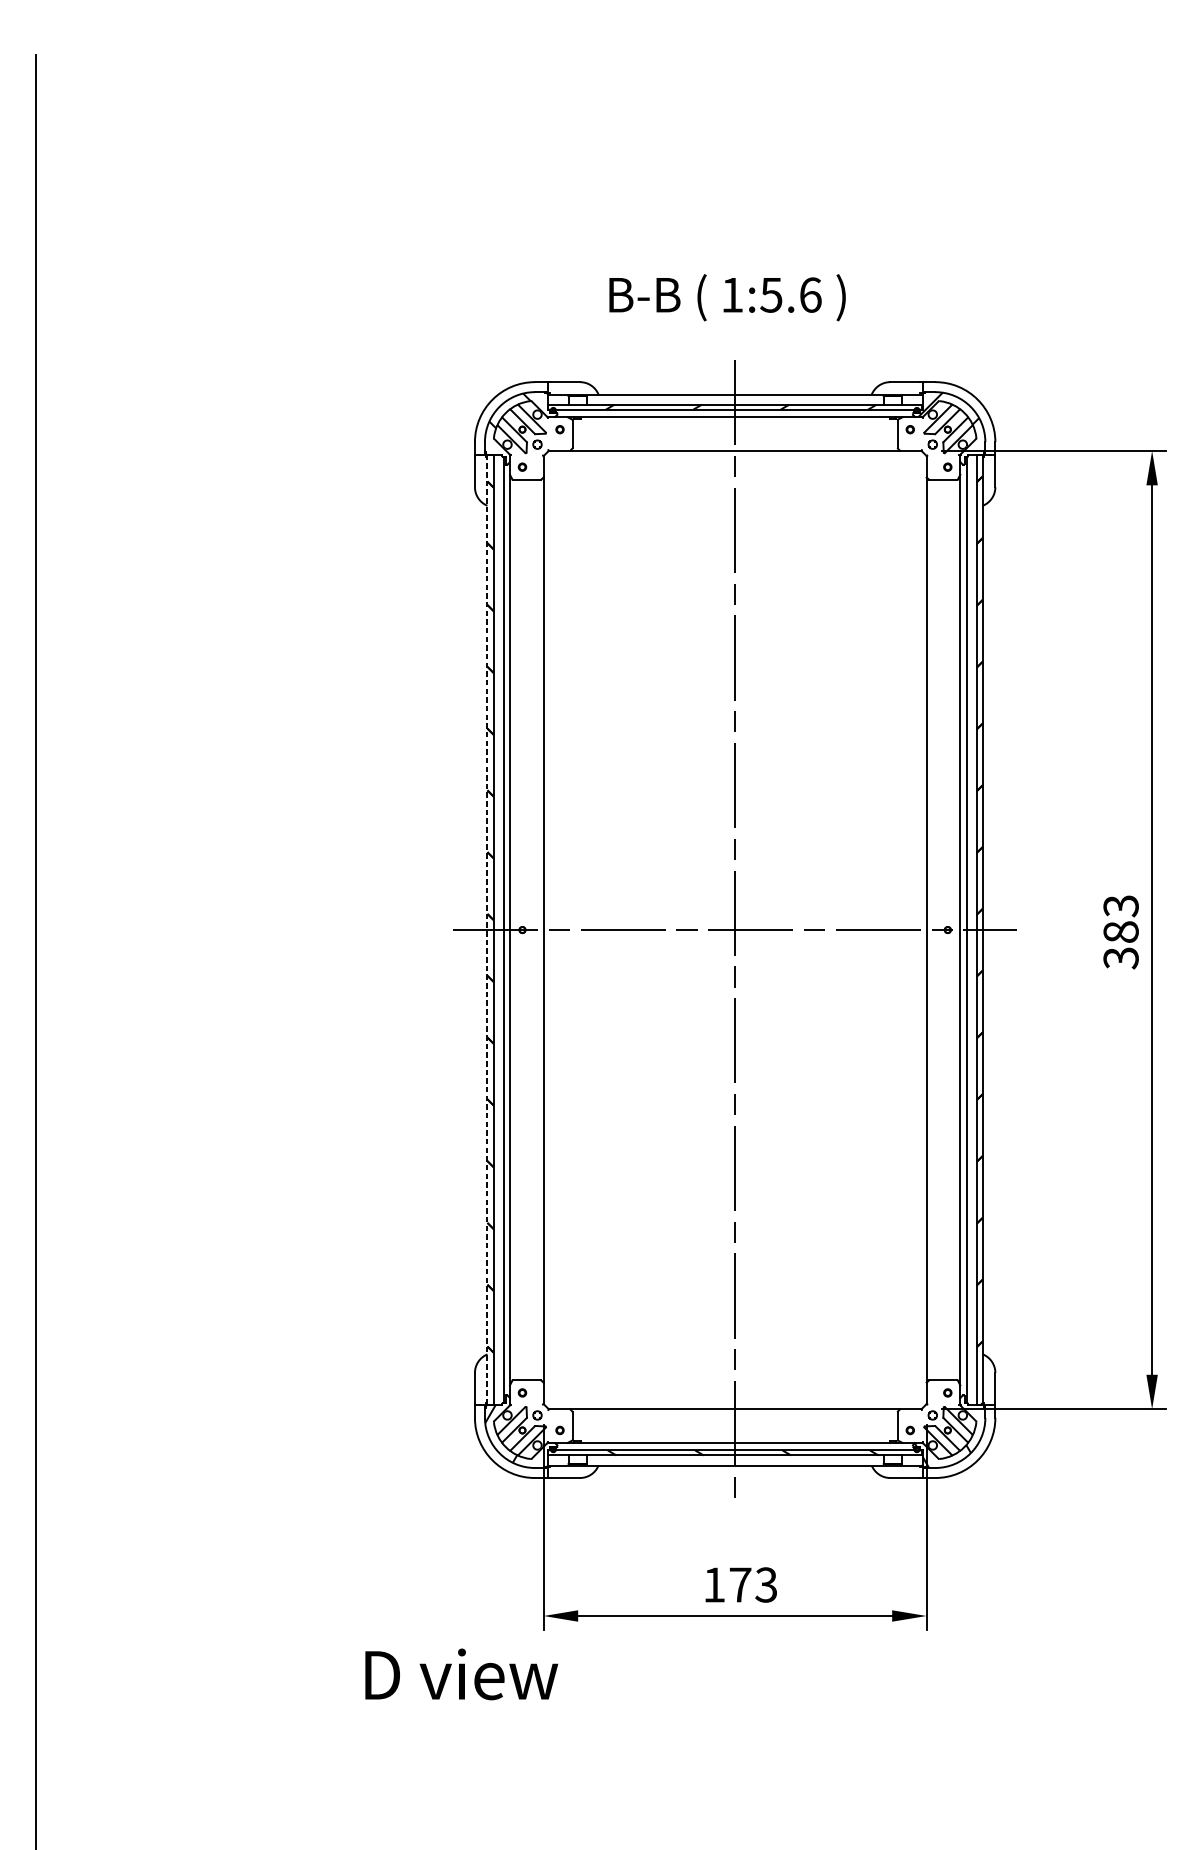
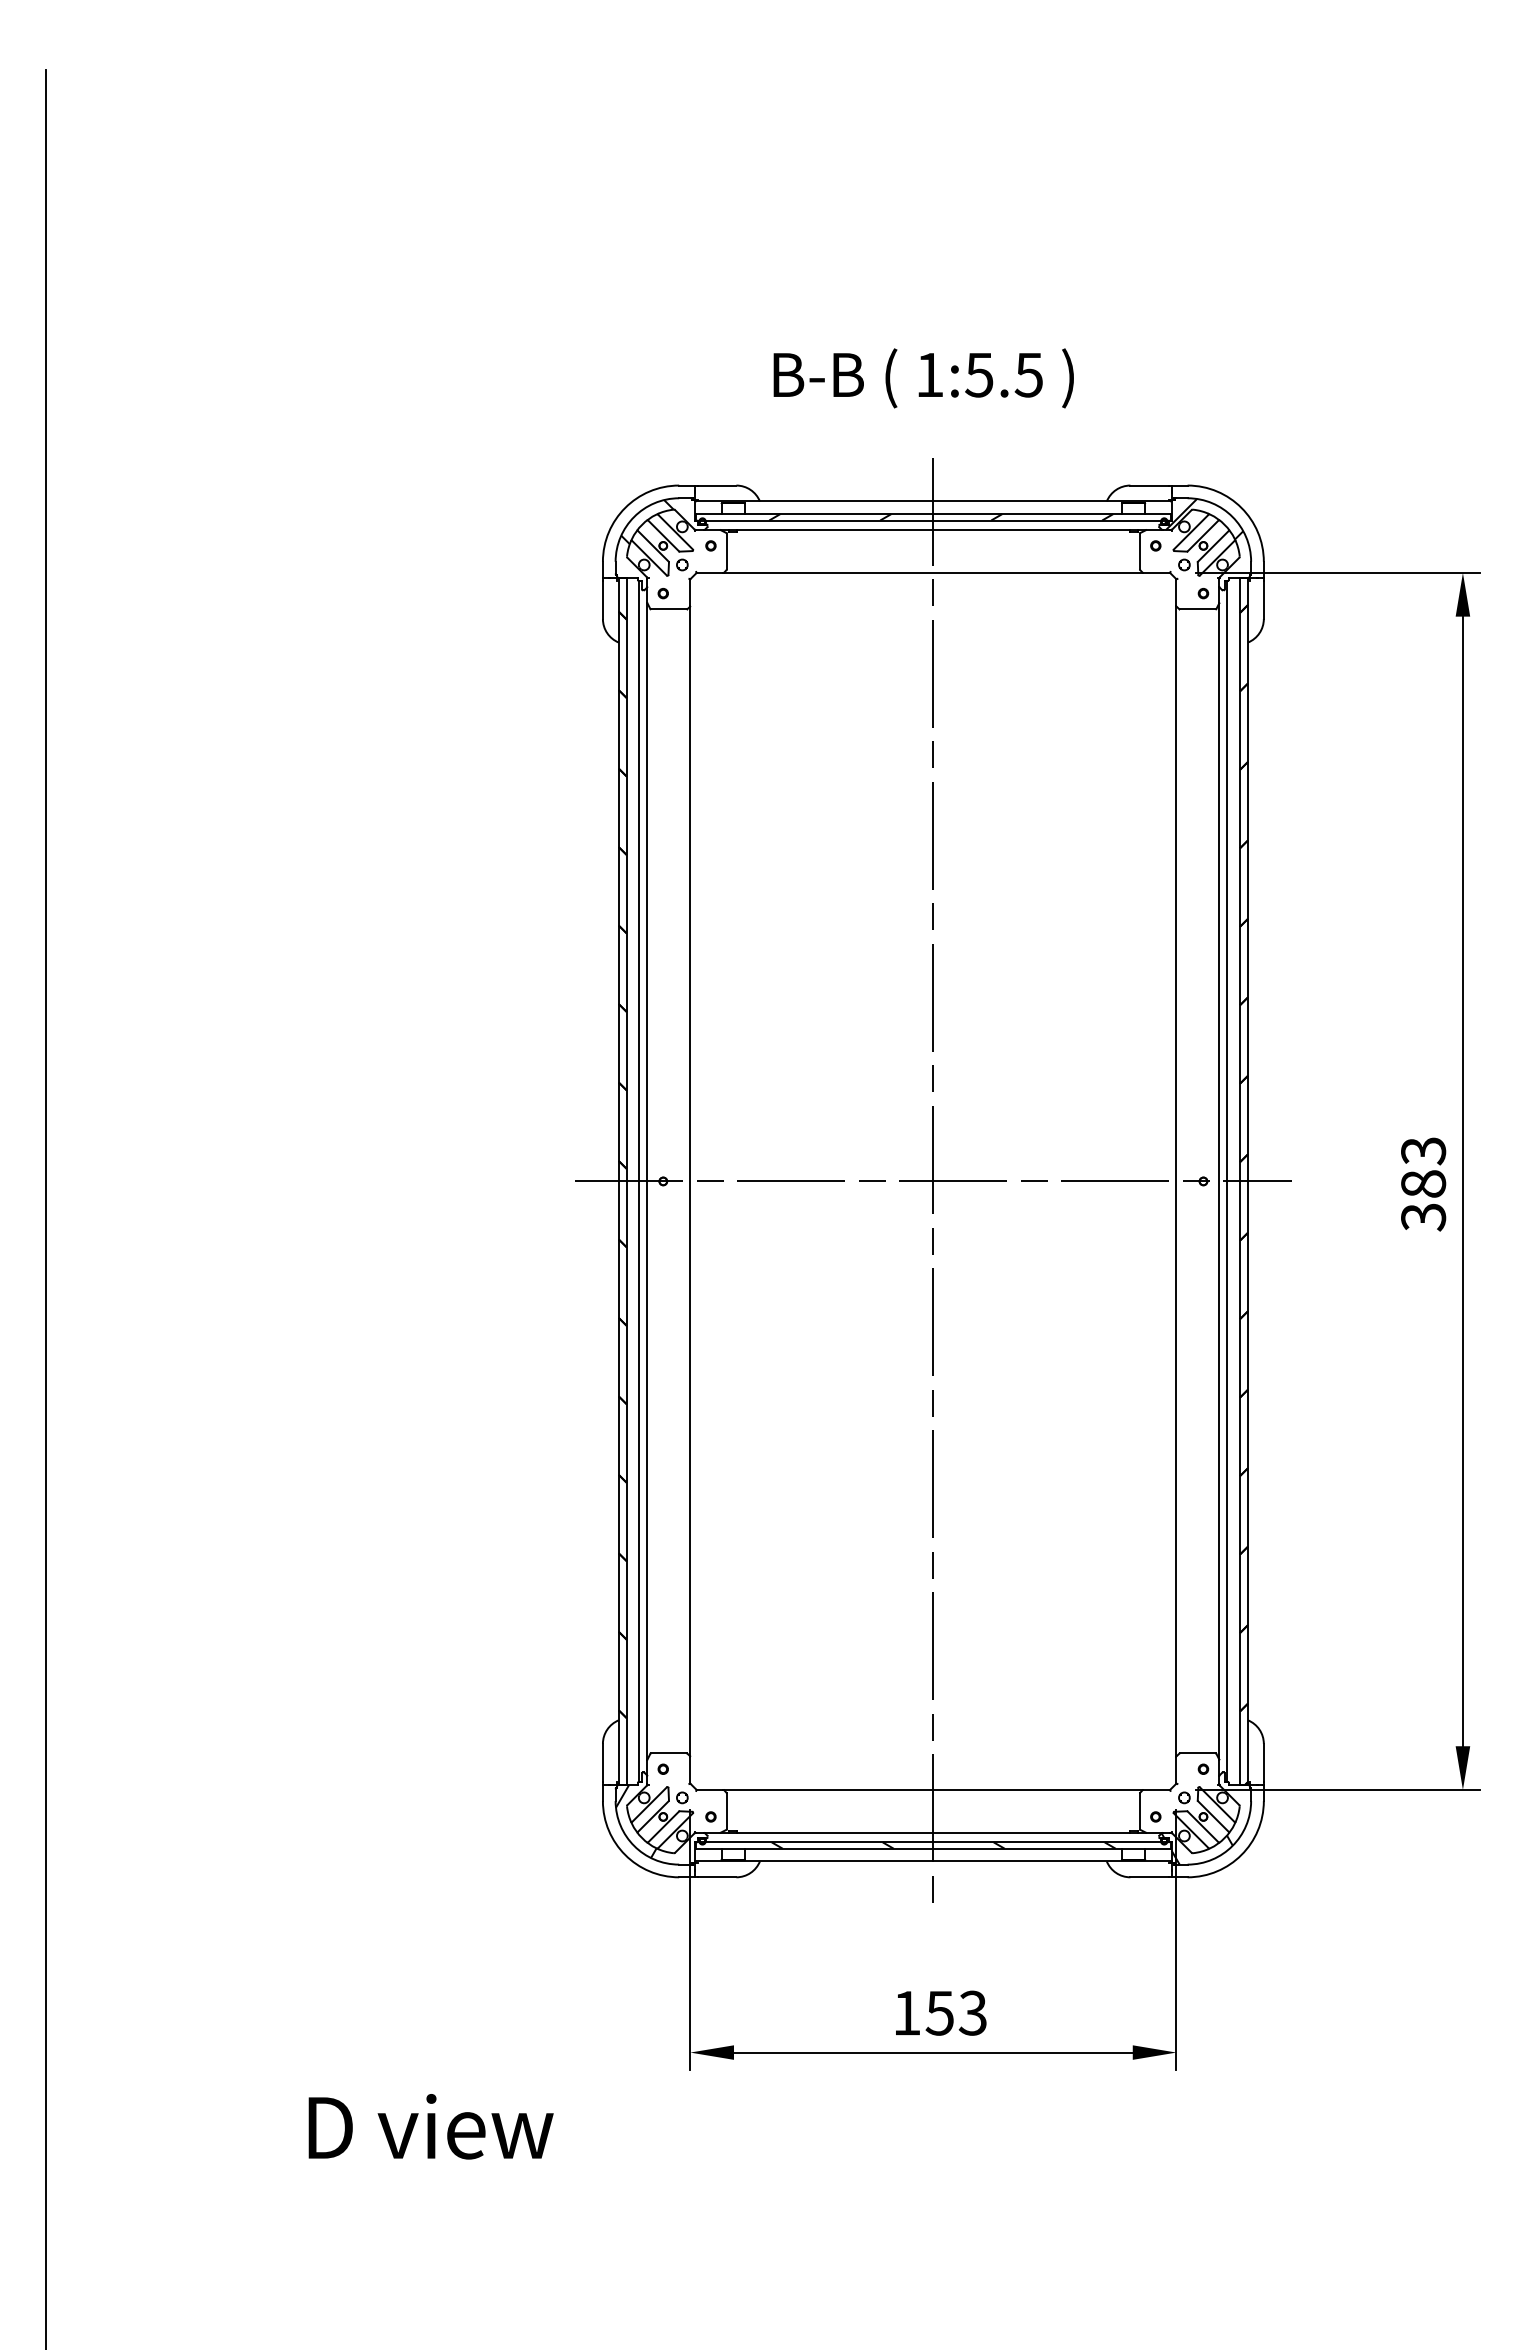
text: (810, 294) -> (1028, 374), 1:5.6 -> 1:5.5
line: (487, 930) -> (618, 1181), dashed -> solid
text: (739, 1585) -> (939, 2013), 173 -> 153
text: (461, 1674) -> (430, 2126), moved

